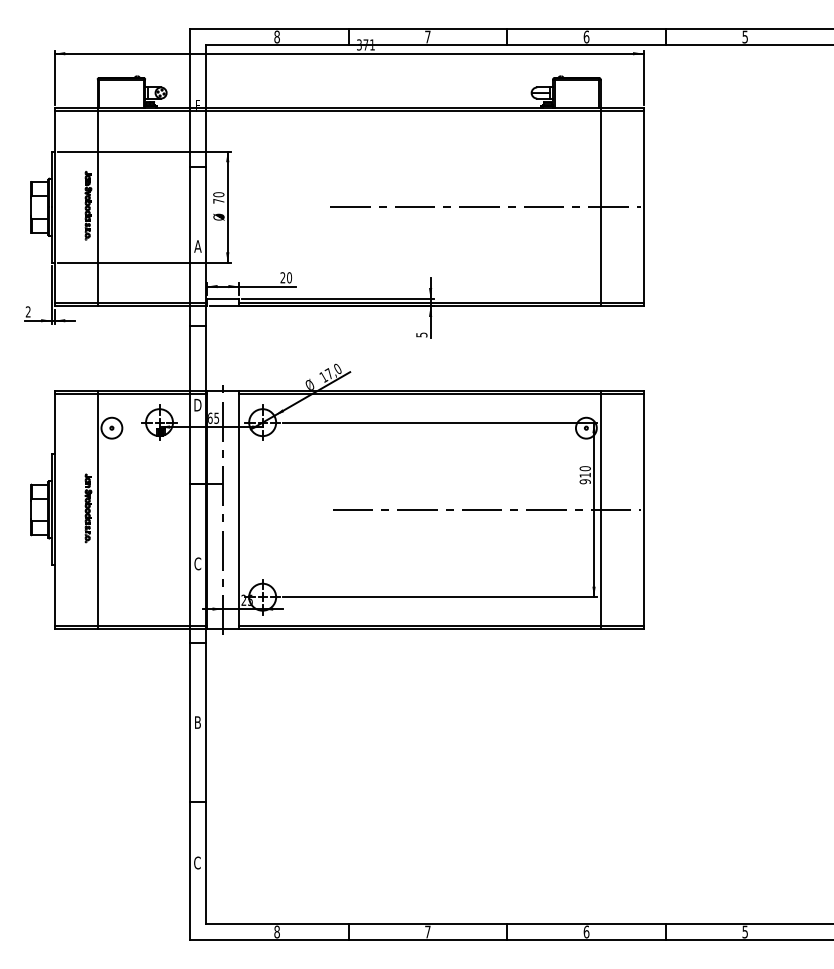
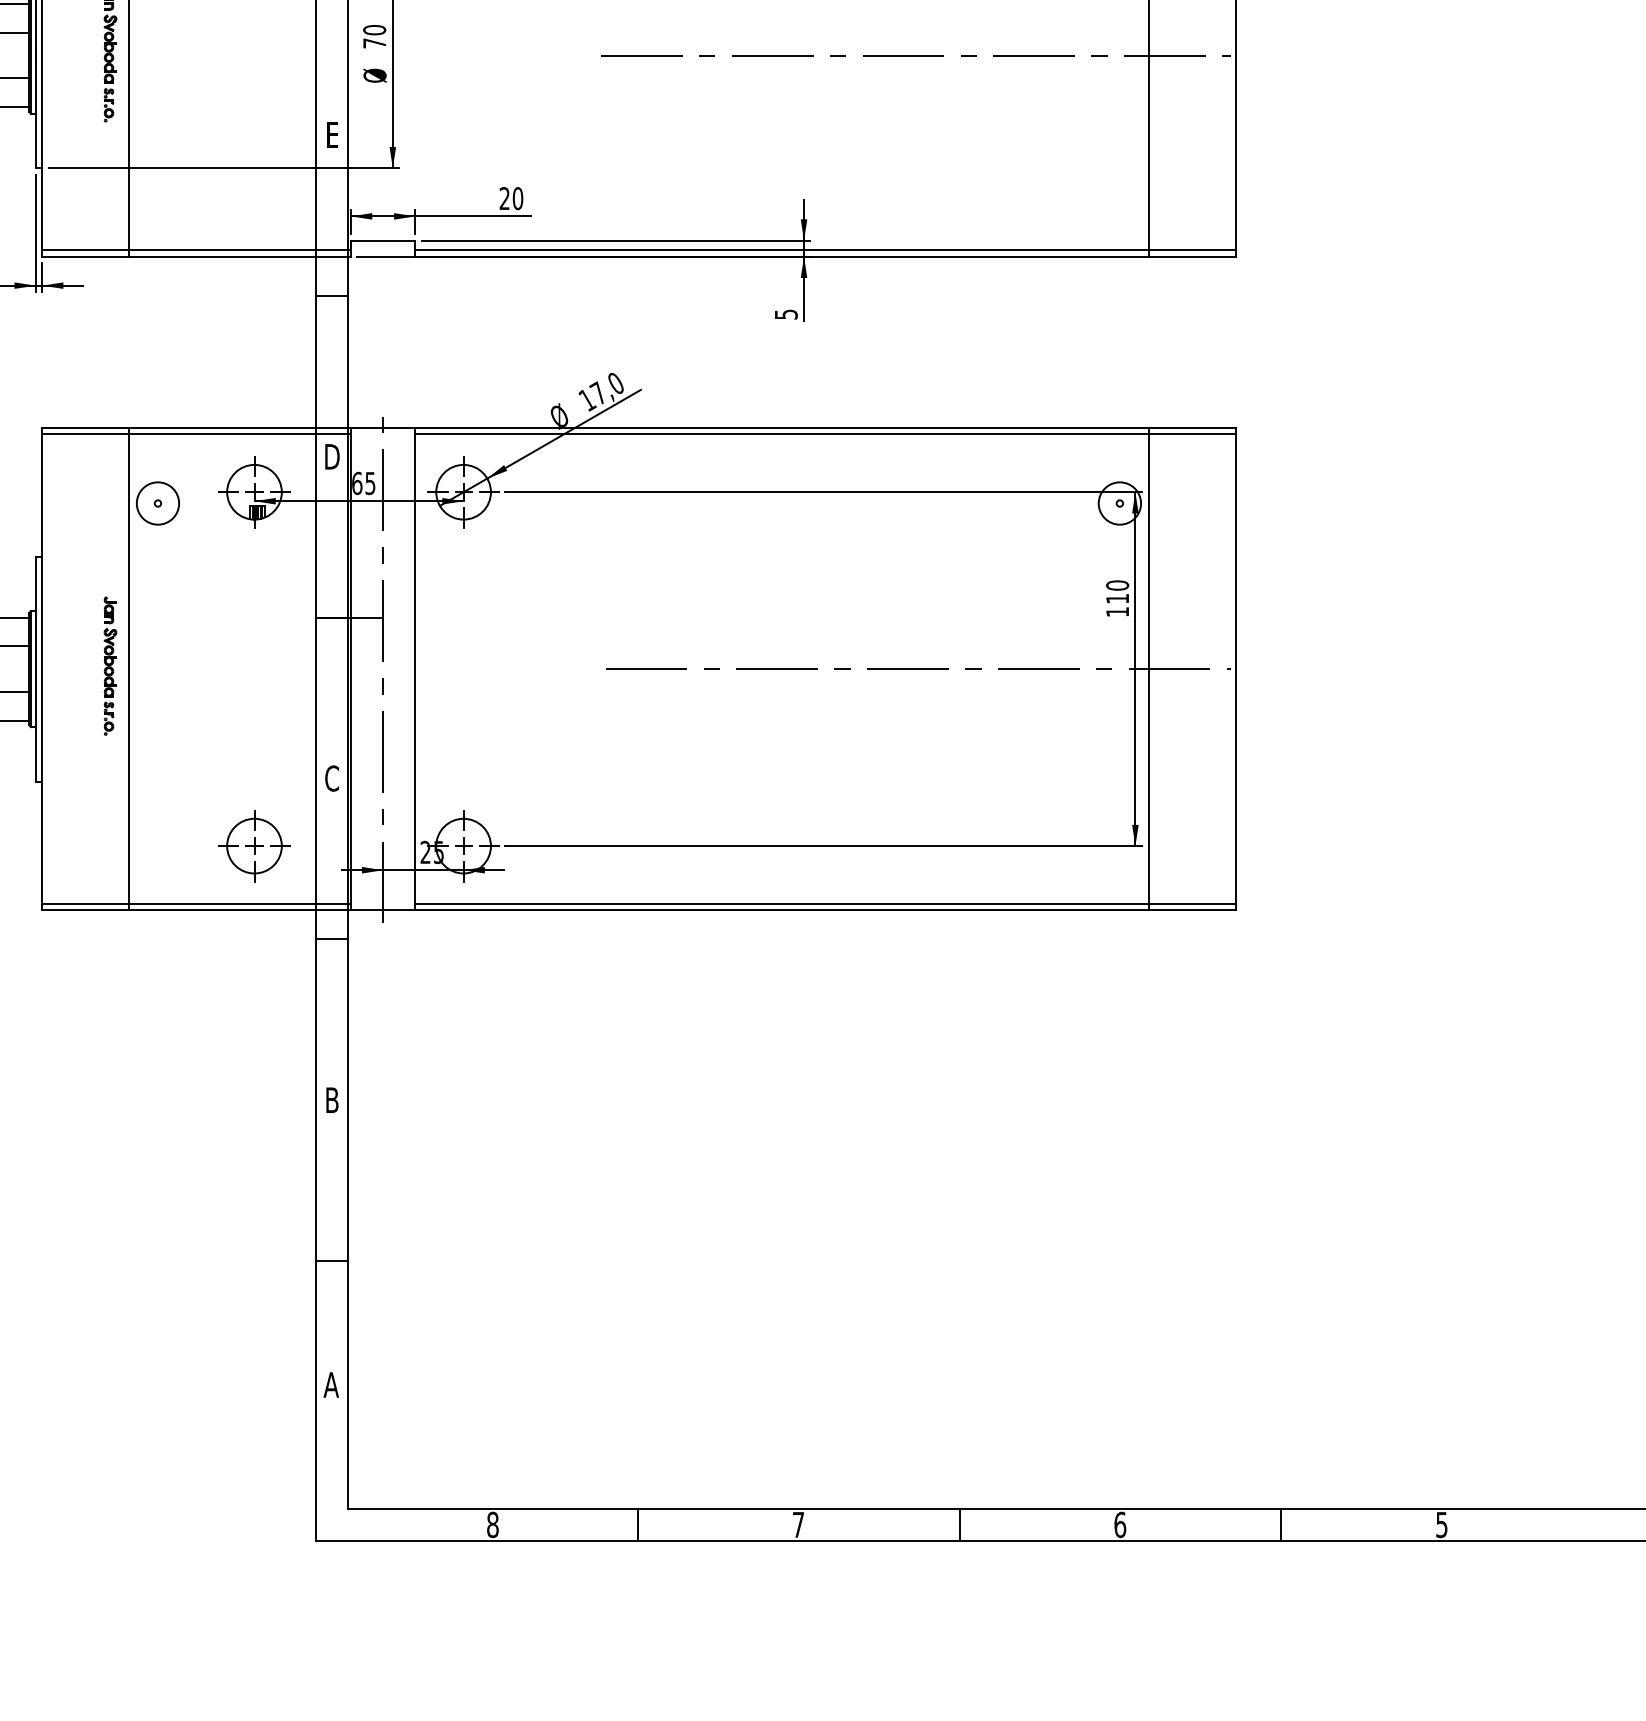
text: (197, 246) -> (331, 135), A -> E
text: (584, 481) -> (1116, 611), 910 -> 110
part: (159, 597) -> (254, 846), added
text: (197, 862) -> (331, 1383), C -> A

